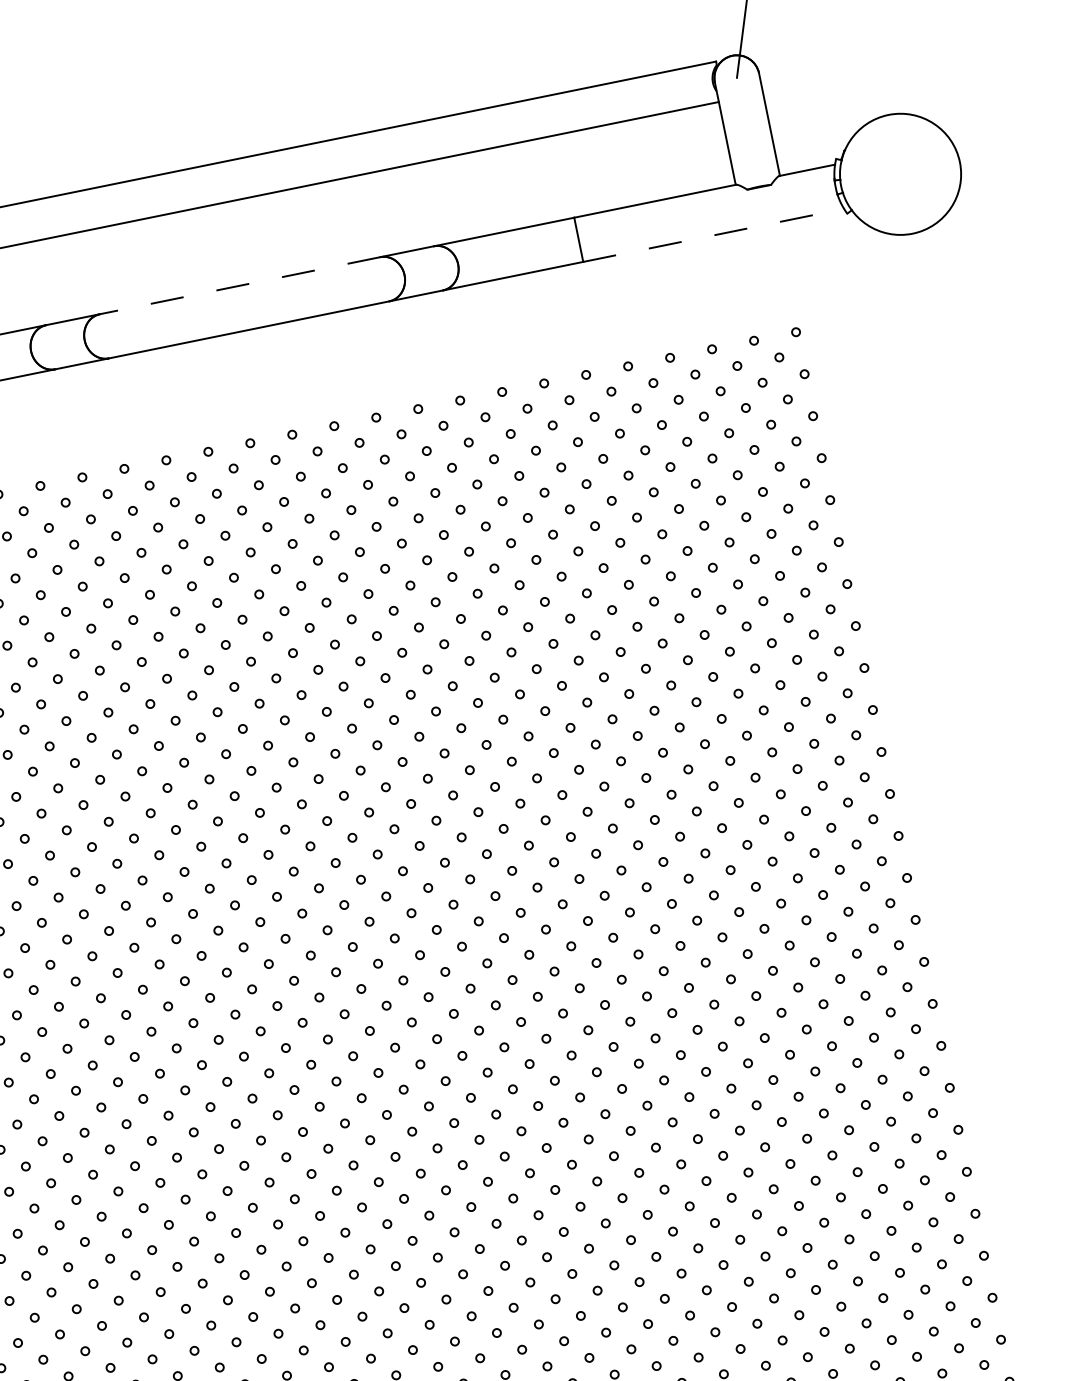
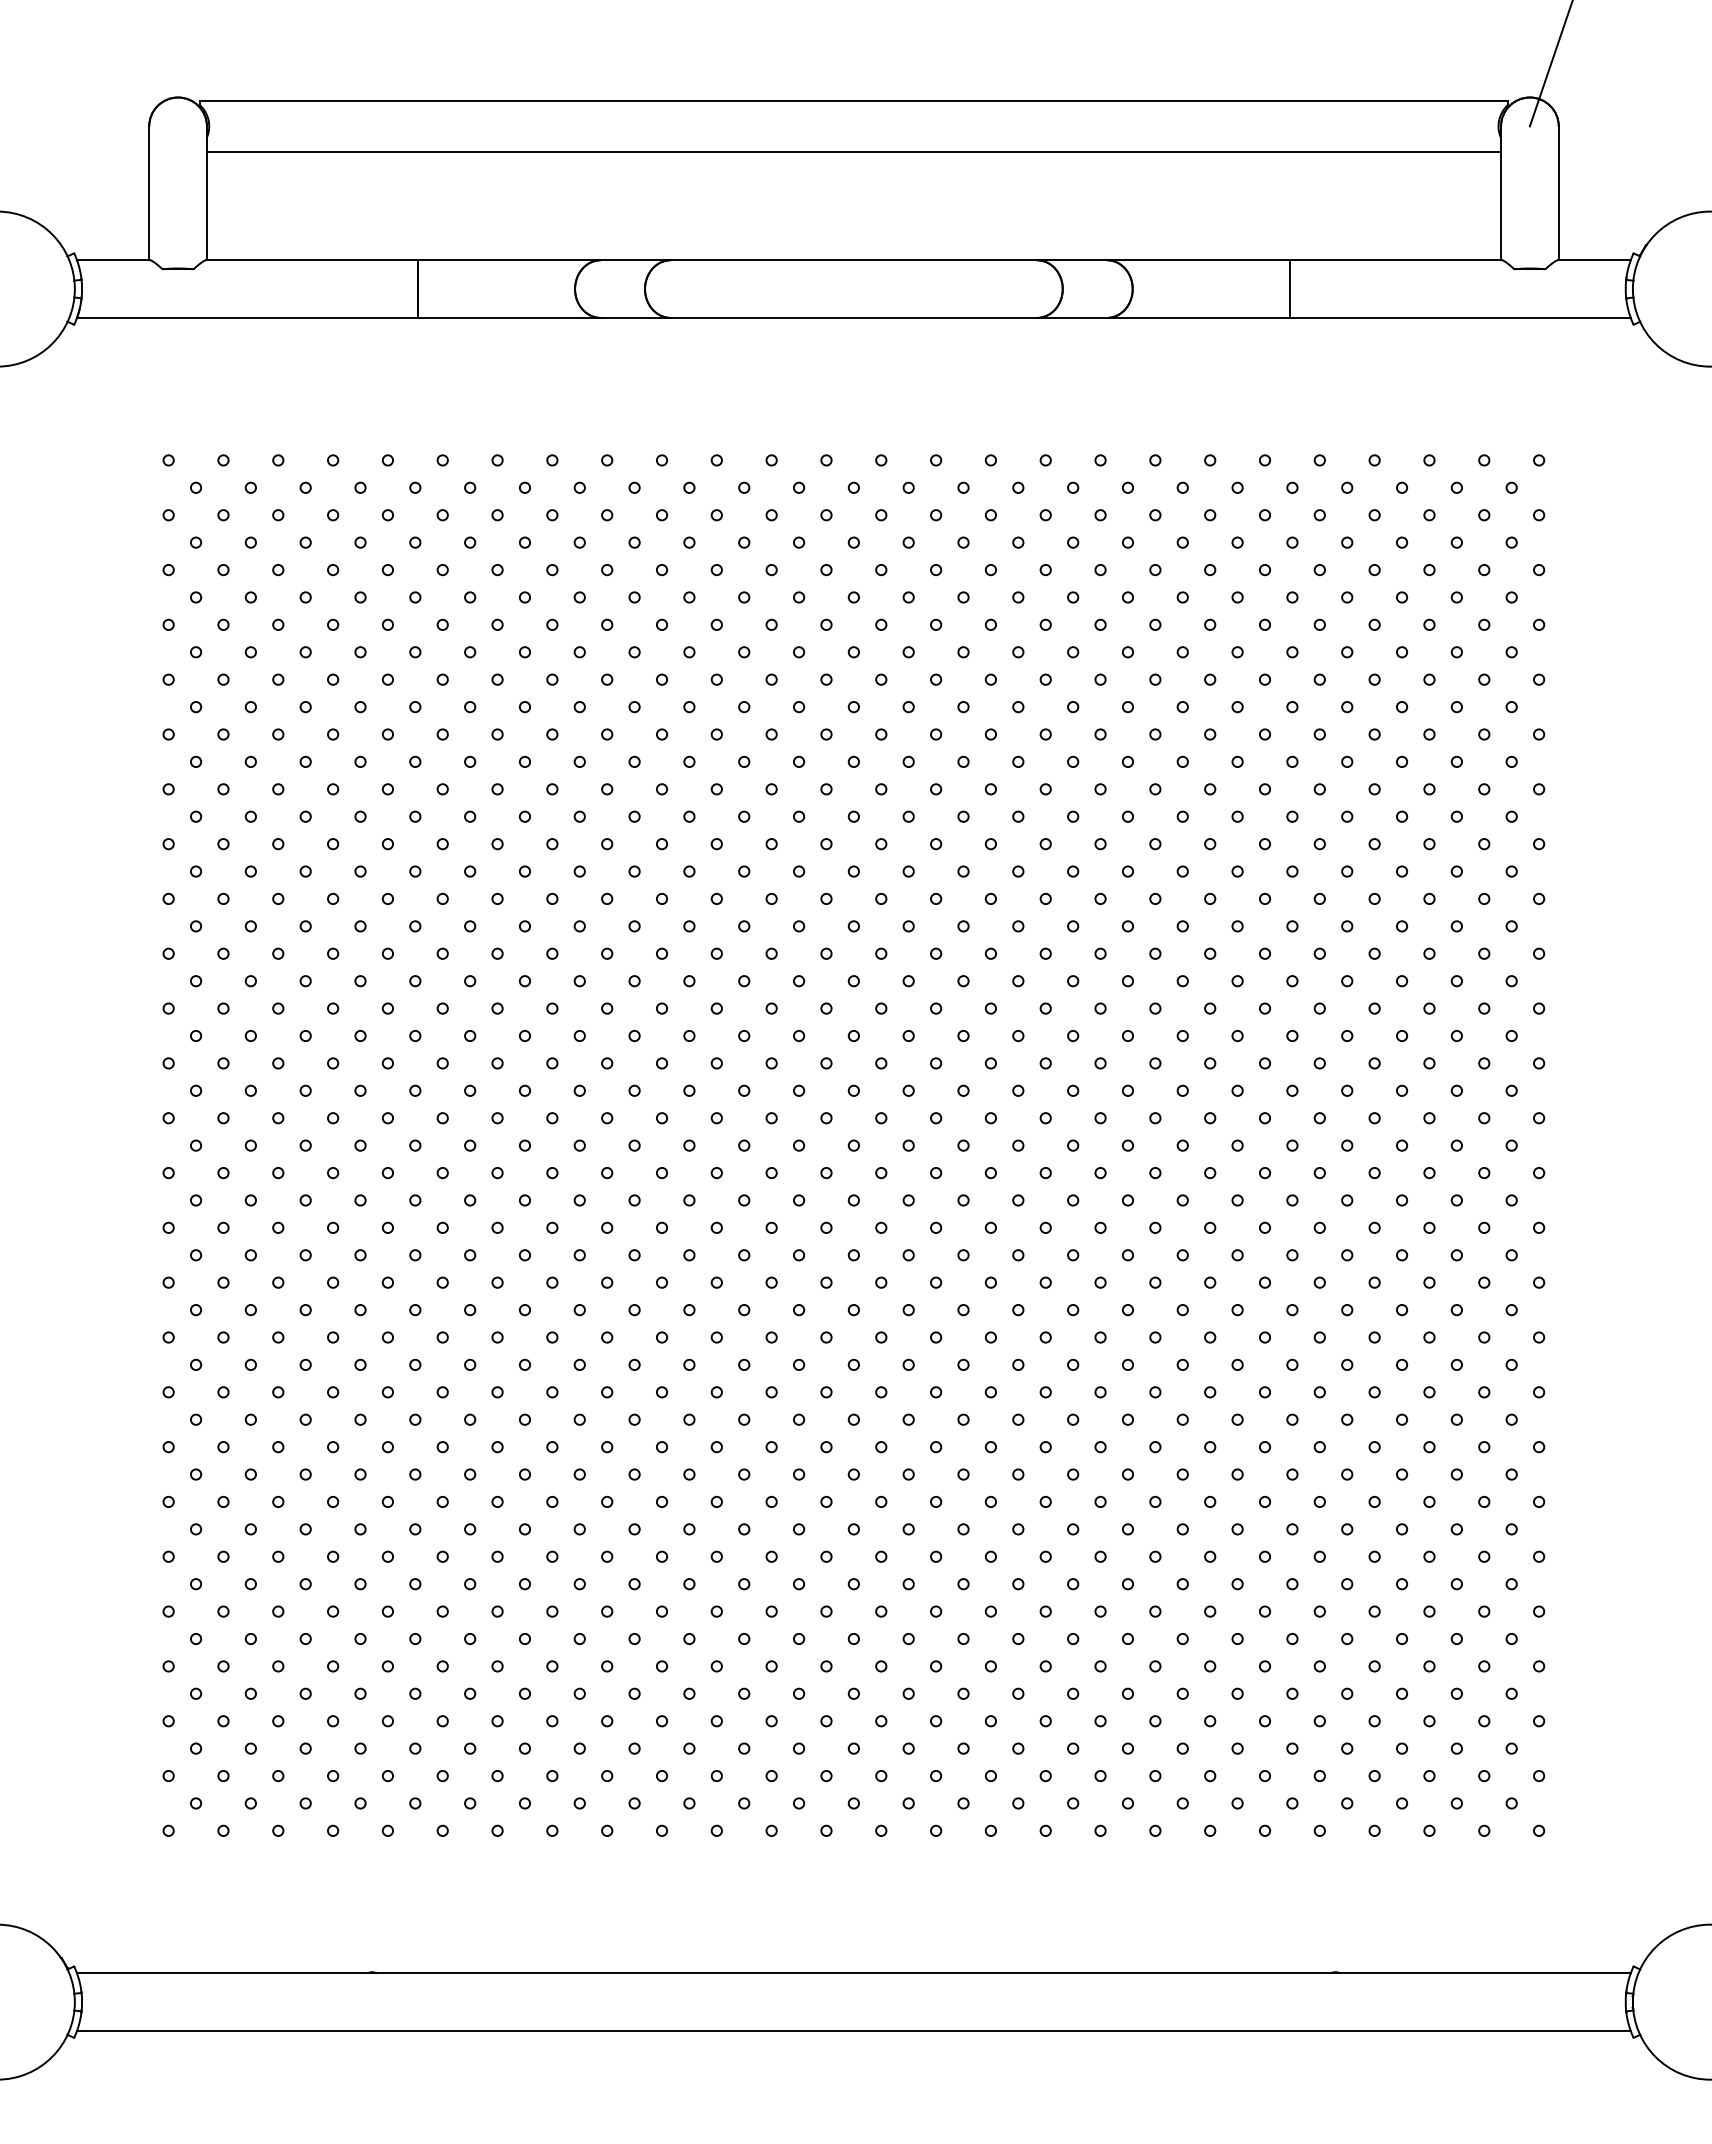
line: (713, 235) -> (1460, 317), dashed -> solid
line: (239, 285) -> (853, 260), dashed -> solid

